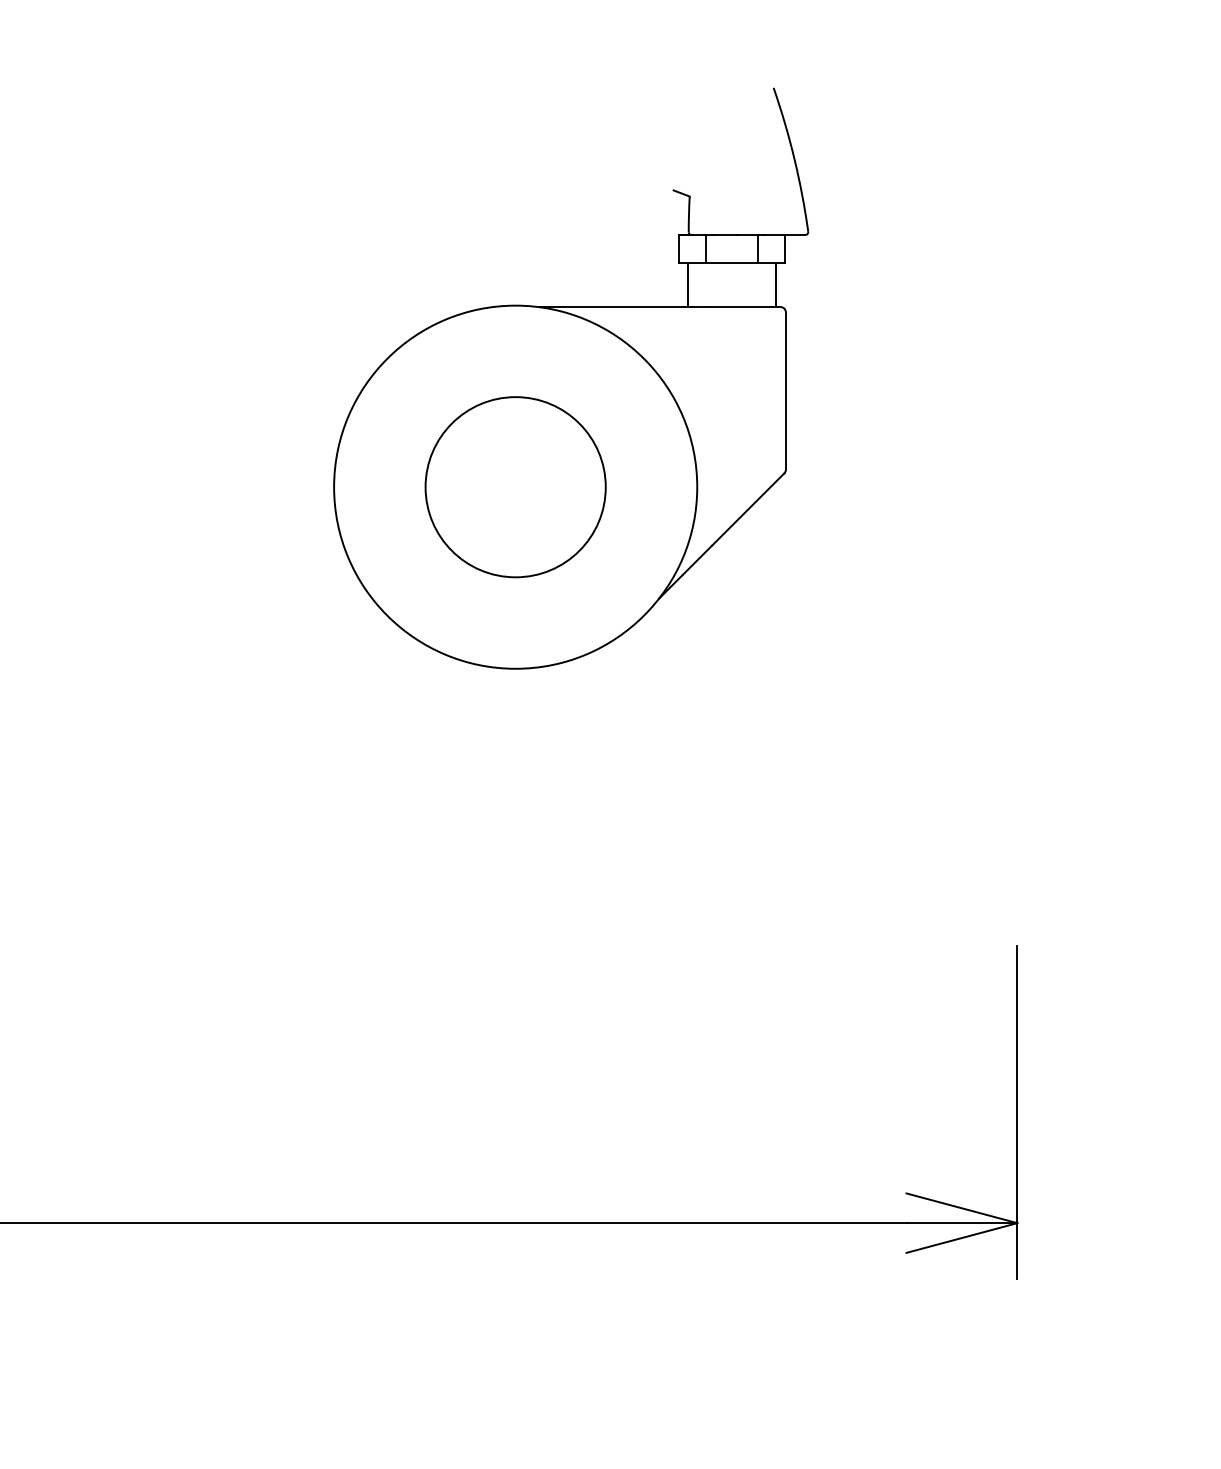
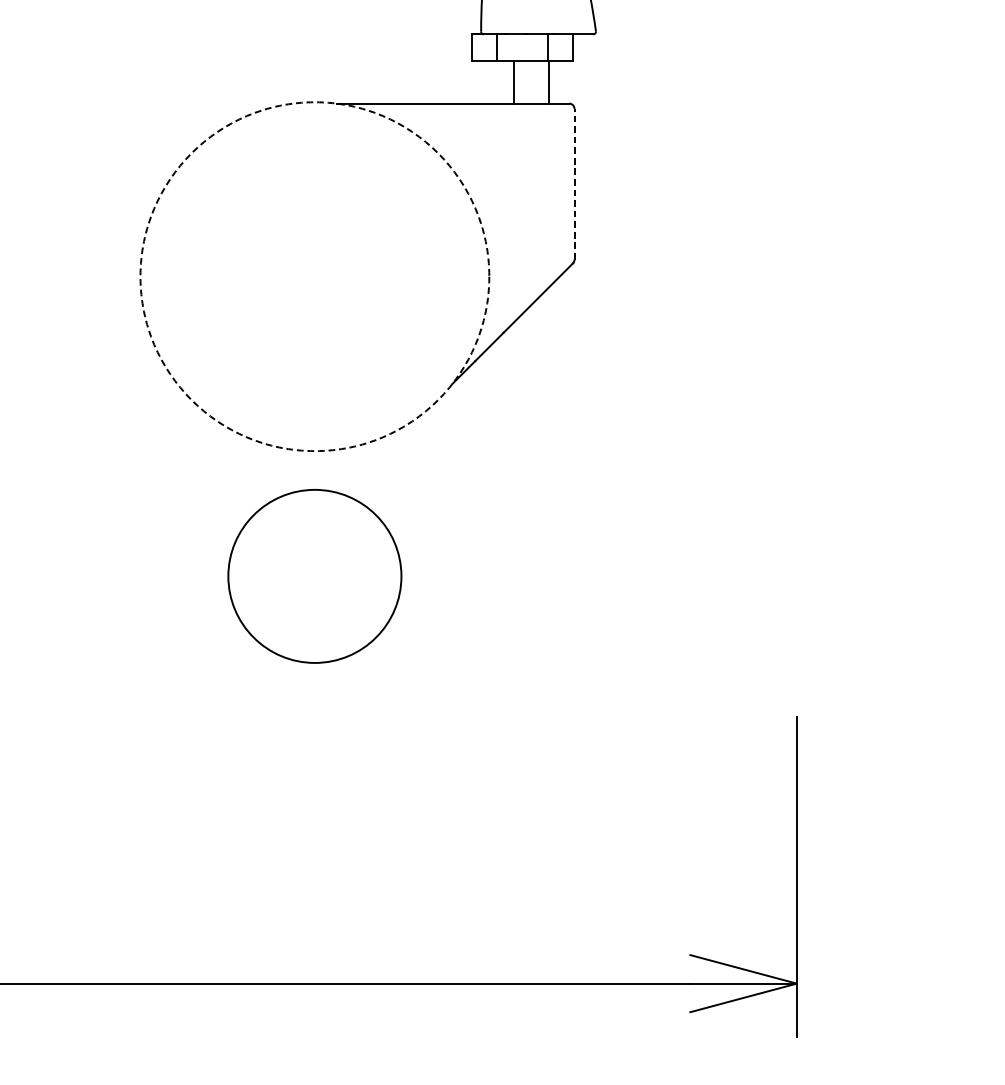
line: (687, 284) -> (549, 81), moved
line: (776, 284) -> (514, 81), moved
line: (785, 390) -> (574, 183), solid -> dashed
circle: (515, 486) -> (314, 276), solid -> dashed
circle: (515, 487) -> (314, 576), moved

